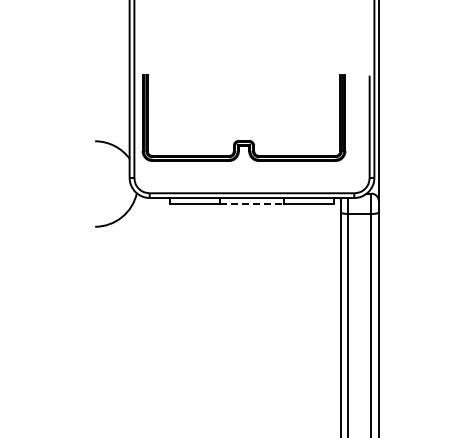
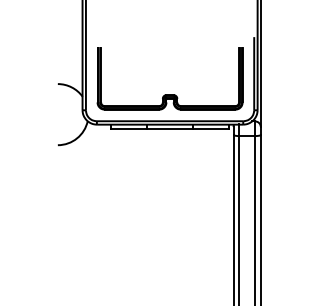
part: (243, 140) -> (169, 94), moved
line: (252, 203) -> (170, 128), dashed -> solid

